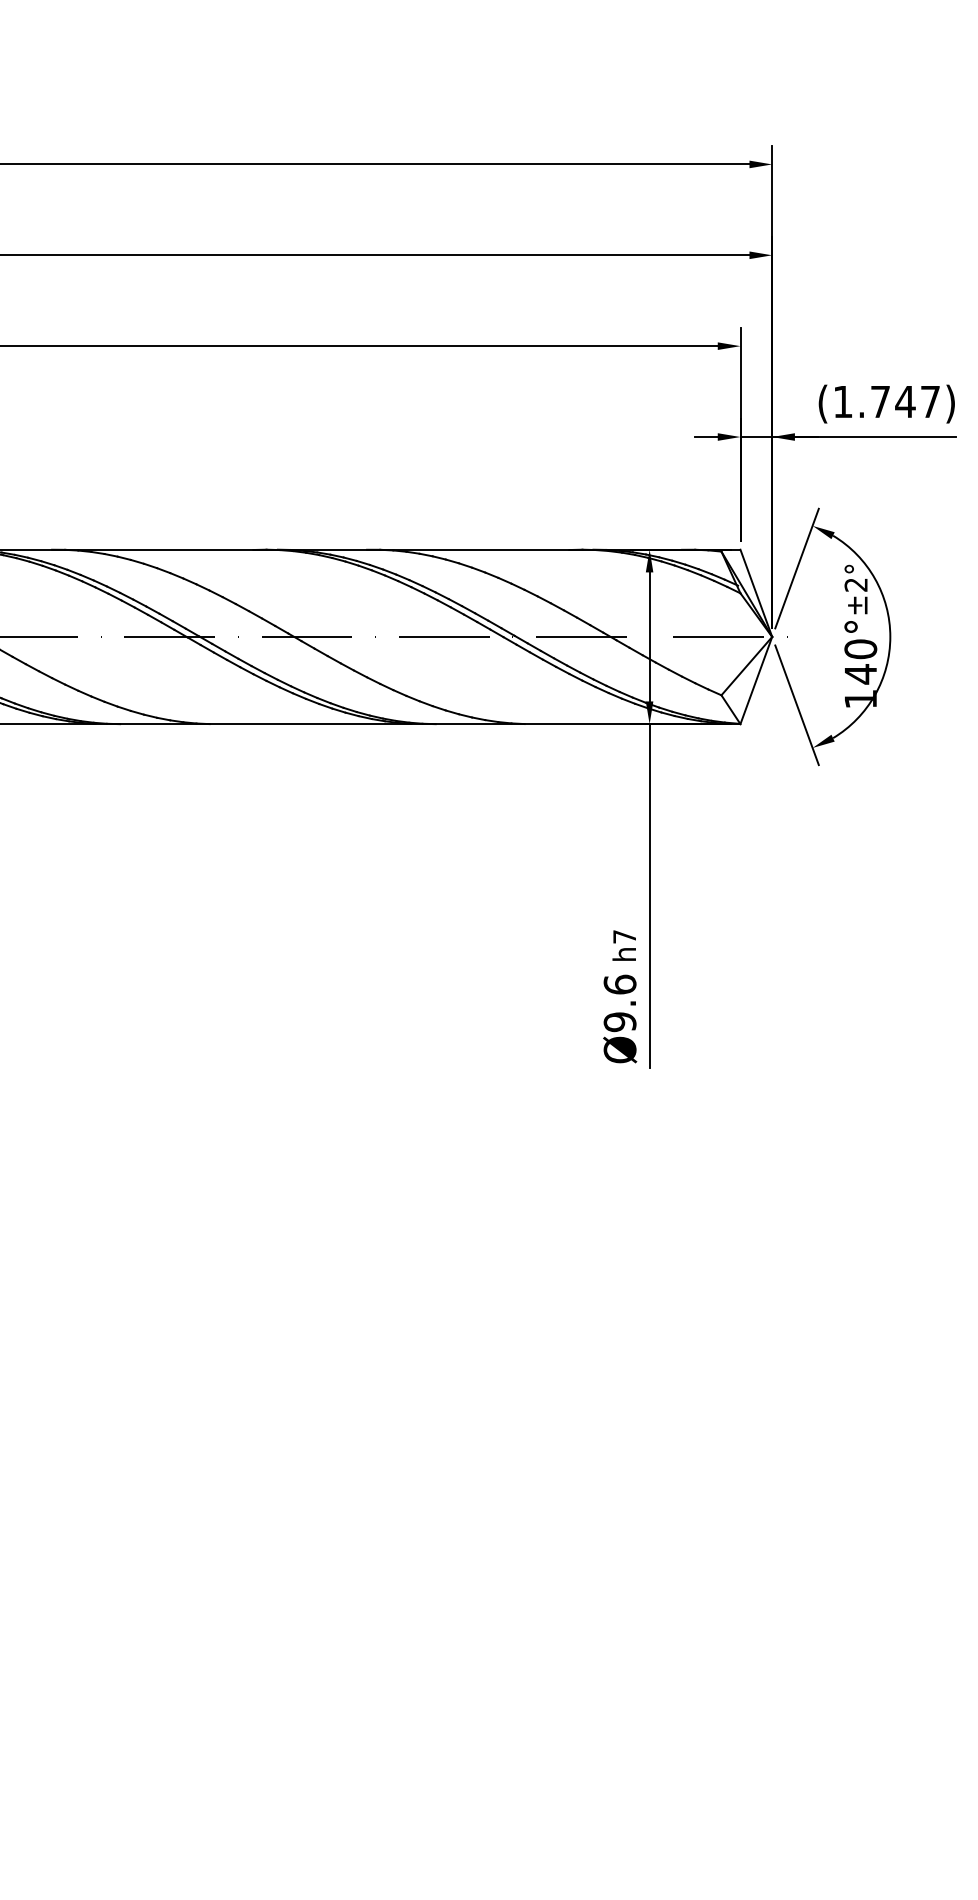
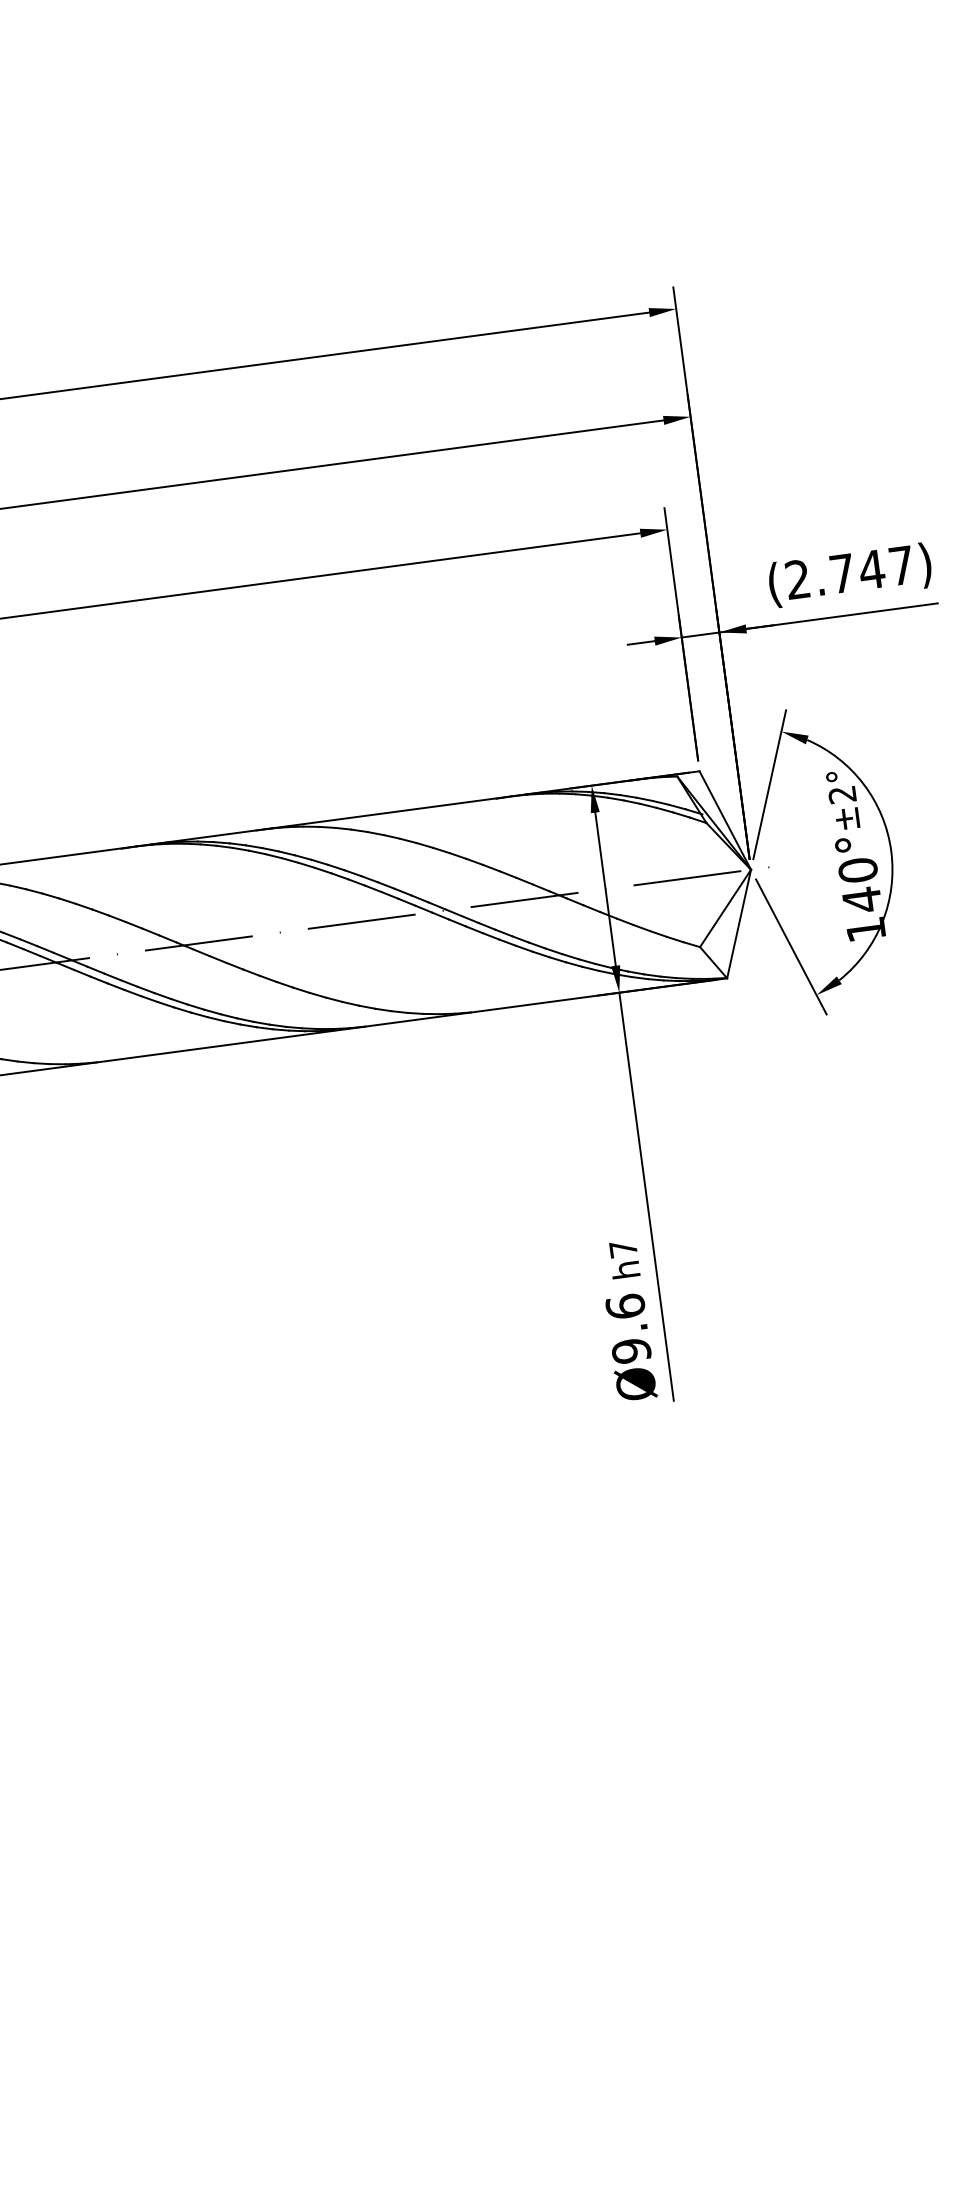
text: (842, 401) -> (797, 579), (1.747) -> (2.747)

